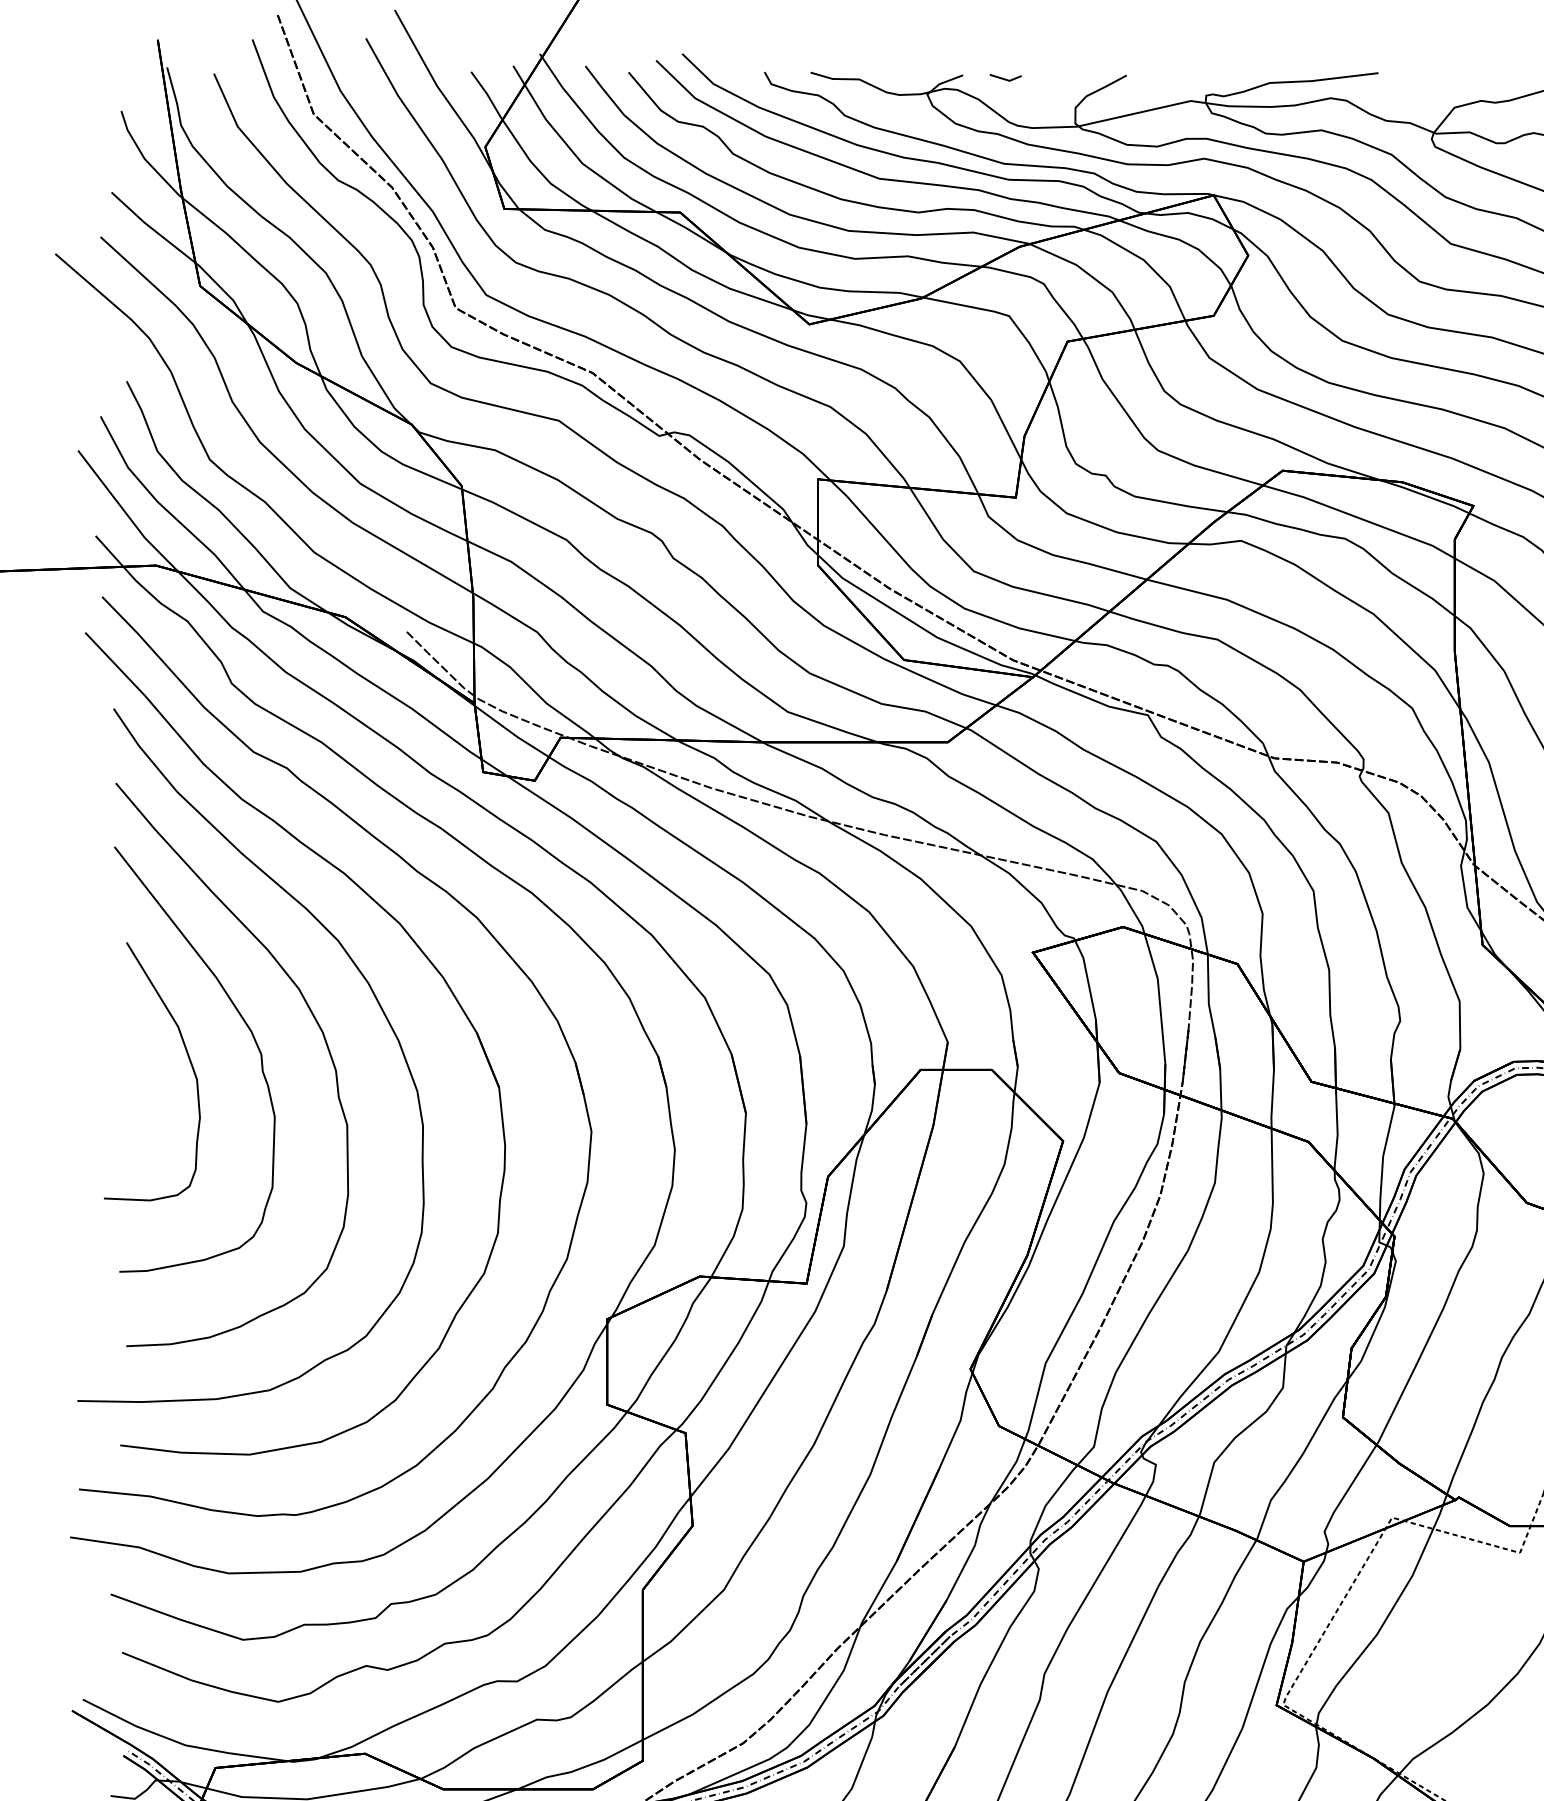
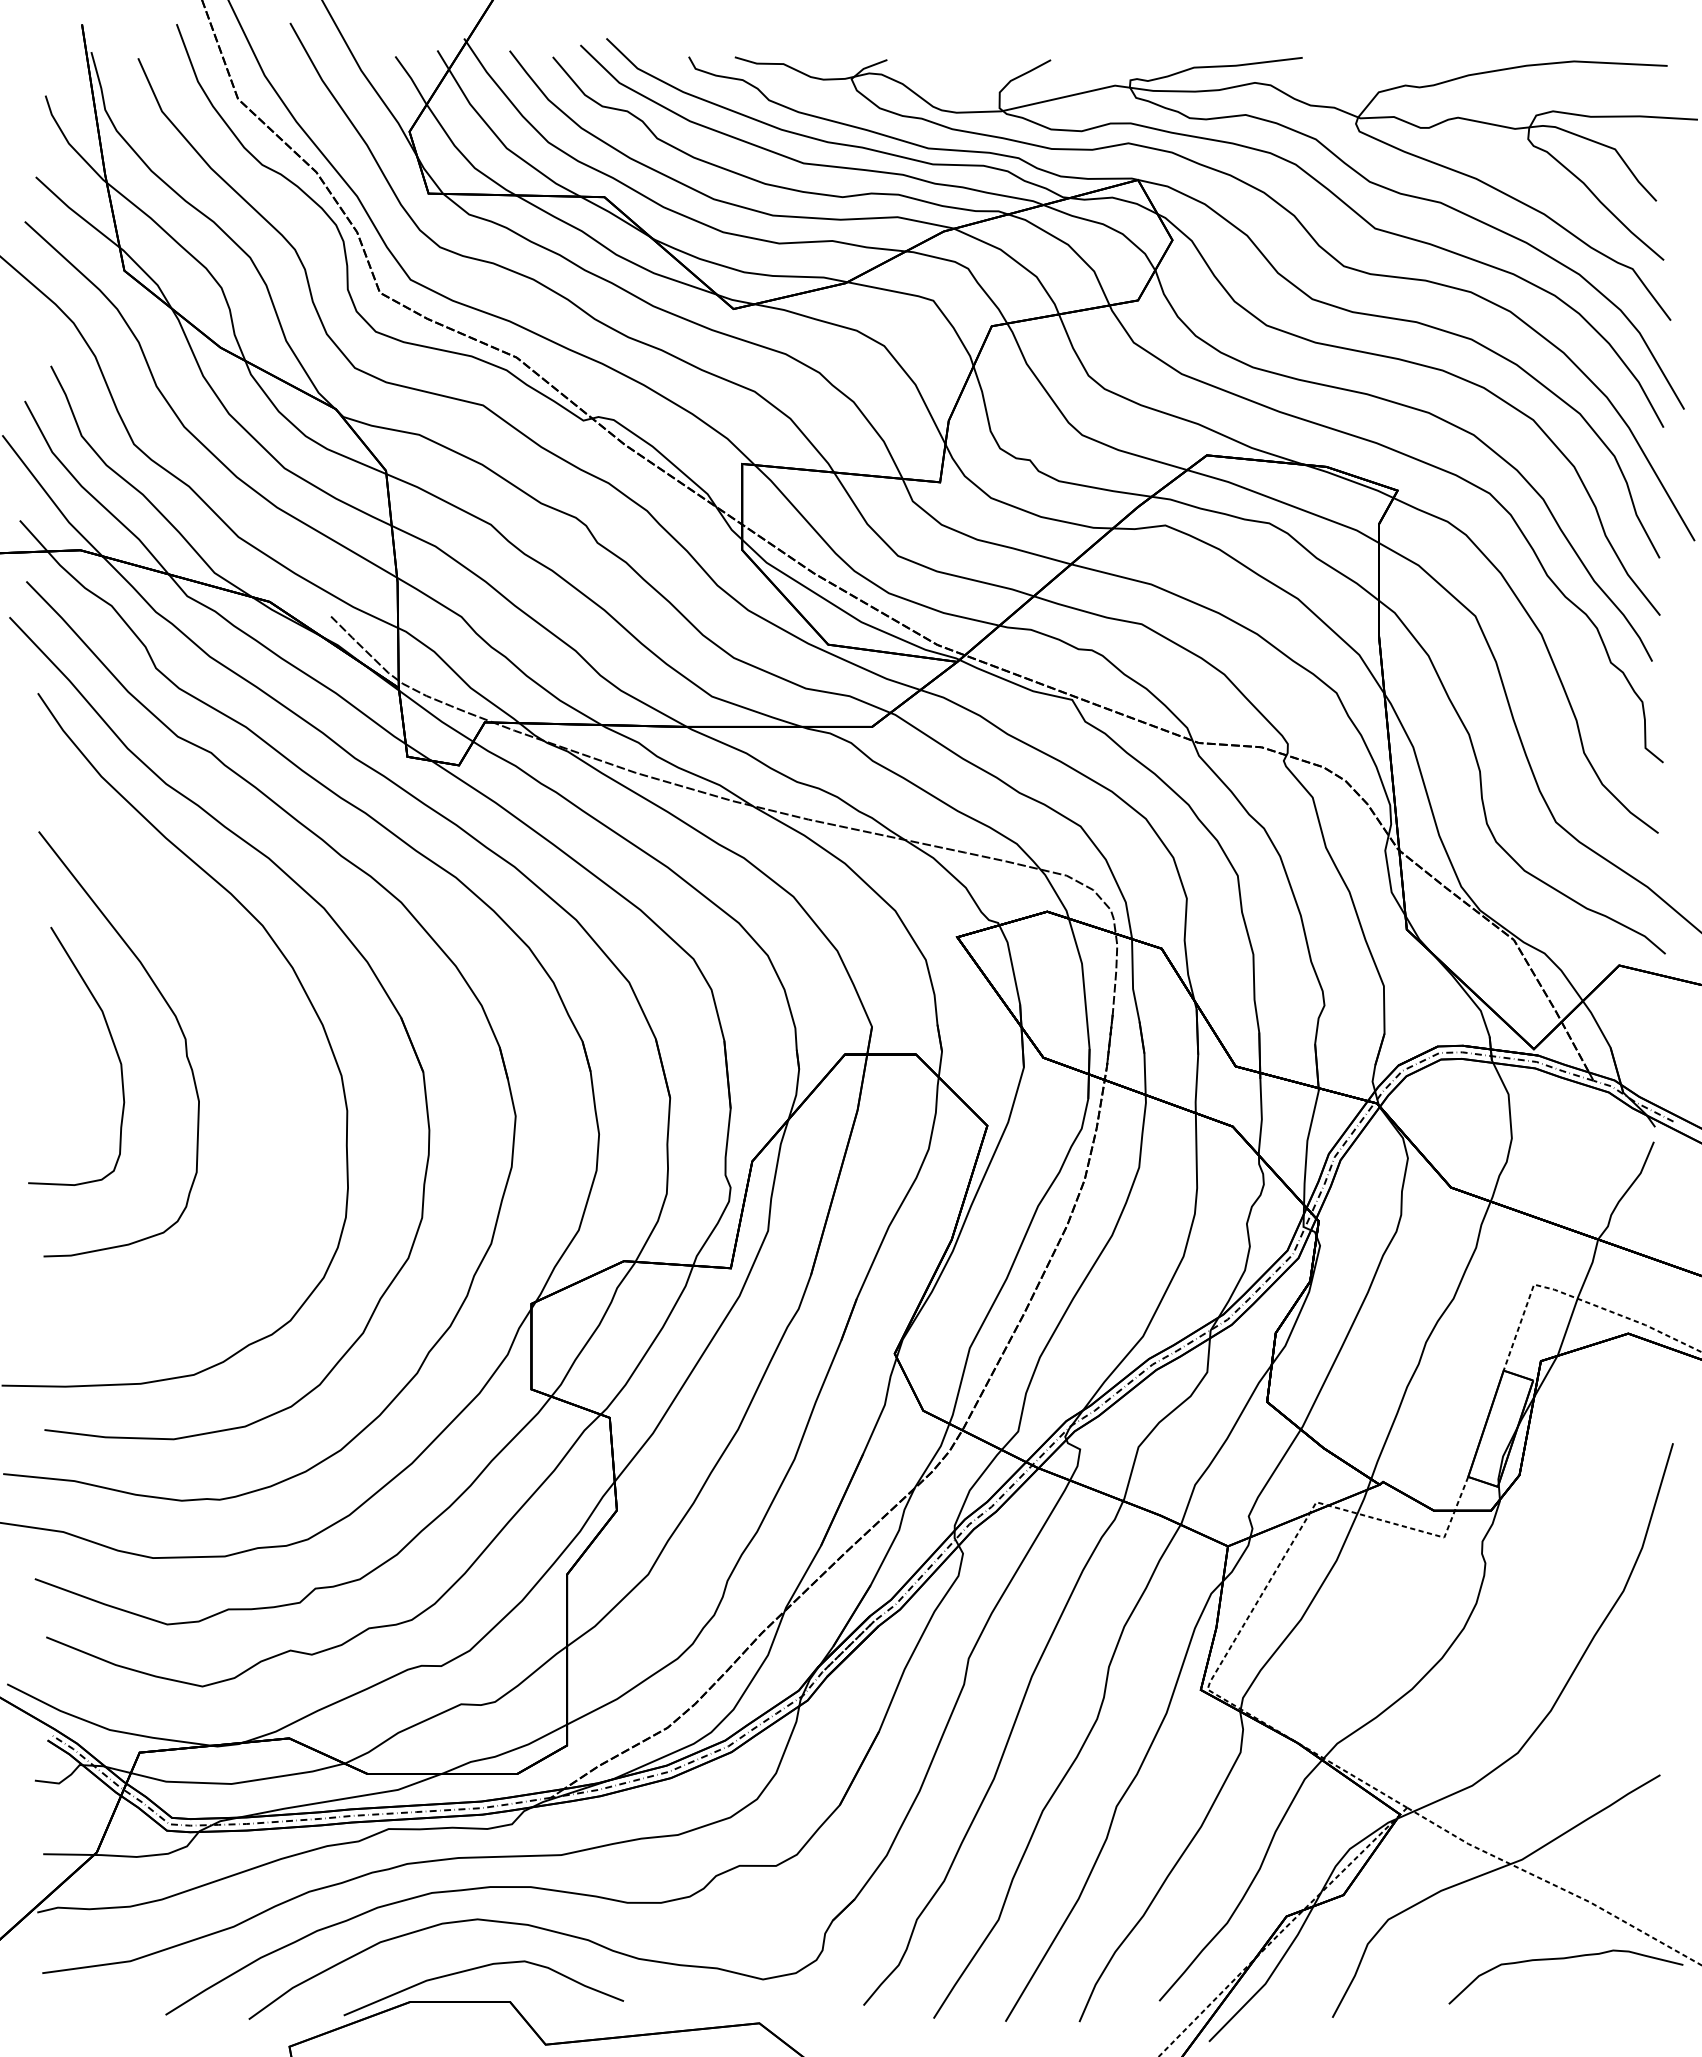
line: (1006, 78) -> (930, 63), removed
curve: (312, 1015) -> (236, 1000), removed

